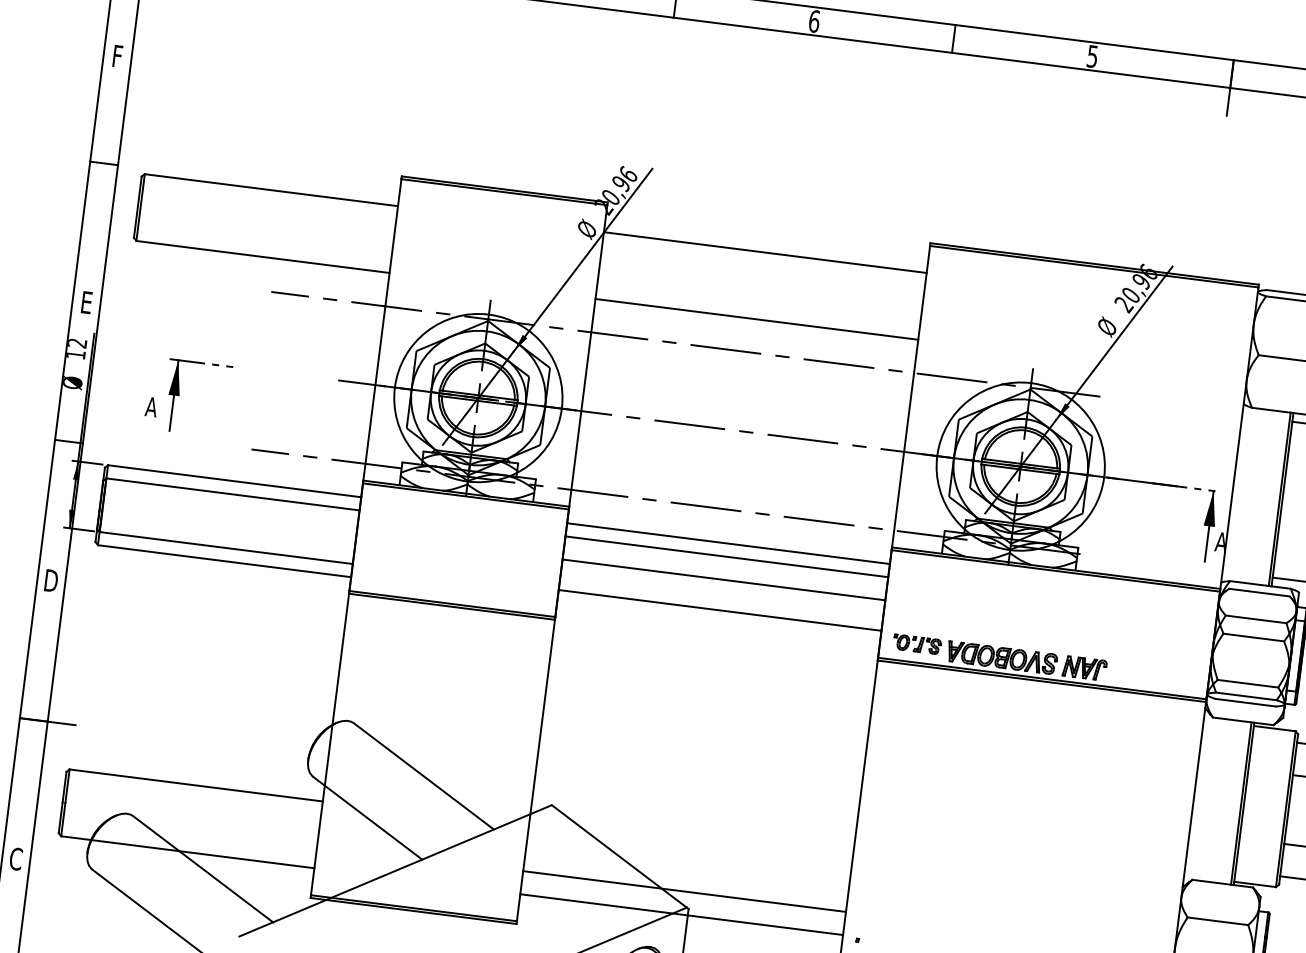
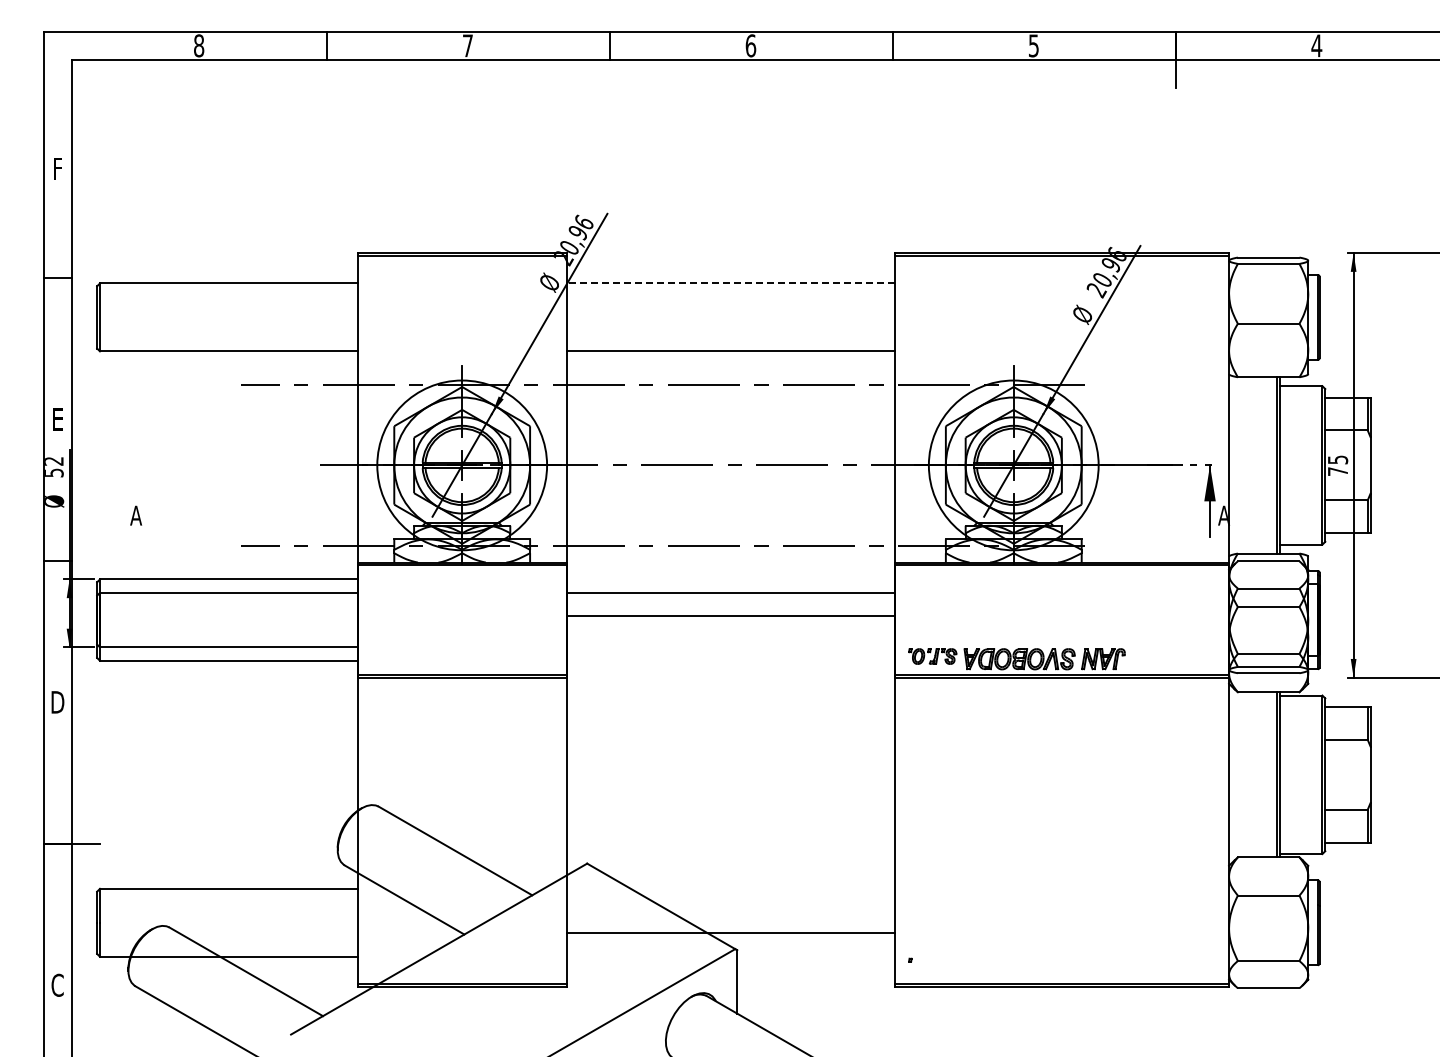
line: (764, 252) -> (730, 283), solid -> dashed
text: (76, 354) -> (54, 472), 12 -> 52
part: (179, 395) -> (162, 500), removed
line: (728, 543) -> (730, 579), removed
line: (719, 610) -> (730, 647), removed
line: (681, 914) -> (730, 956), removed

